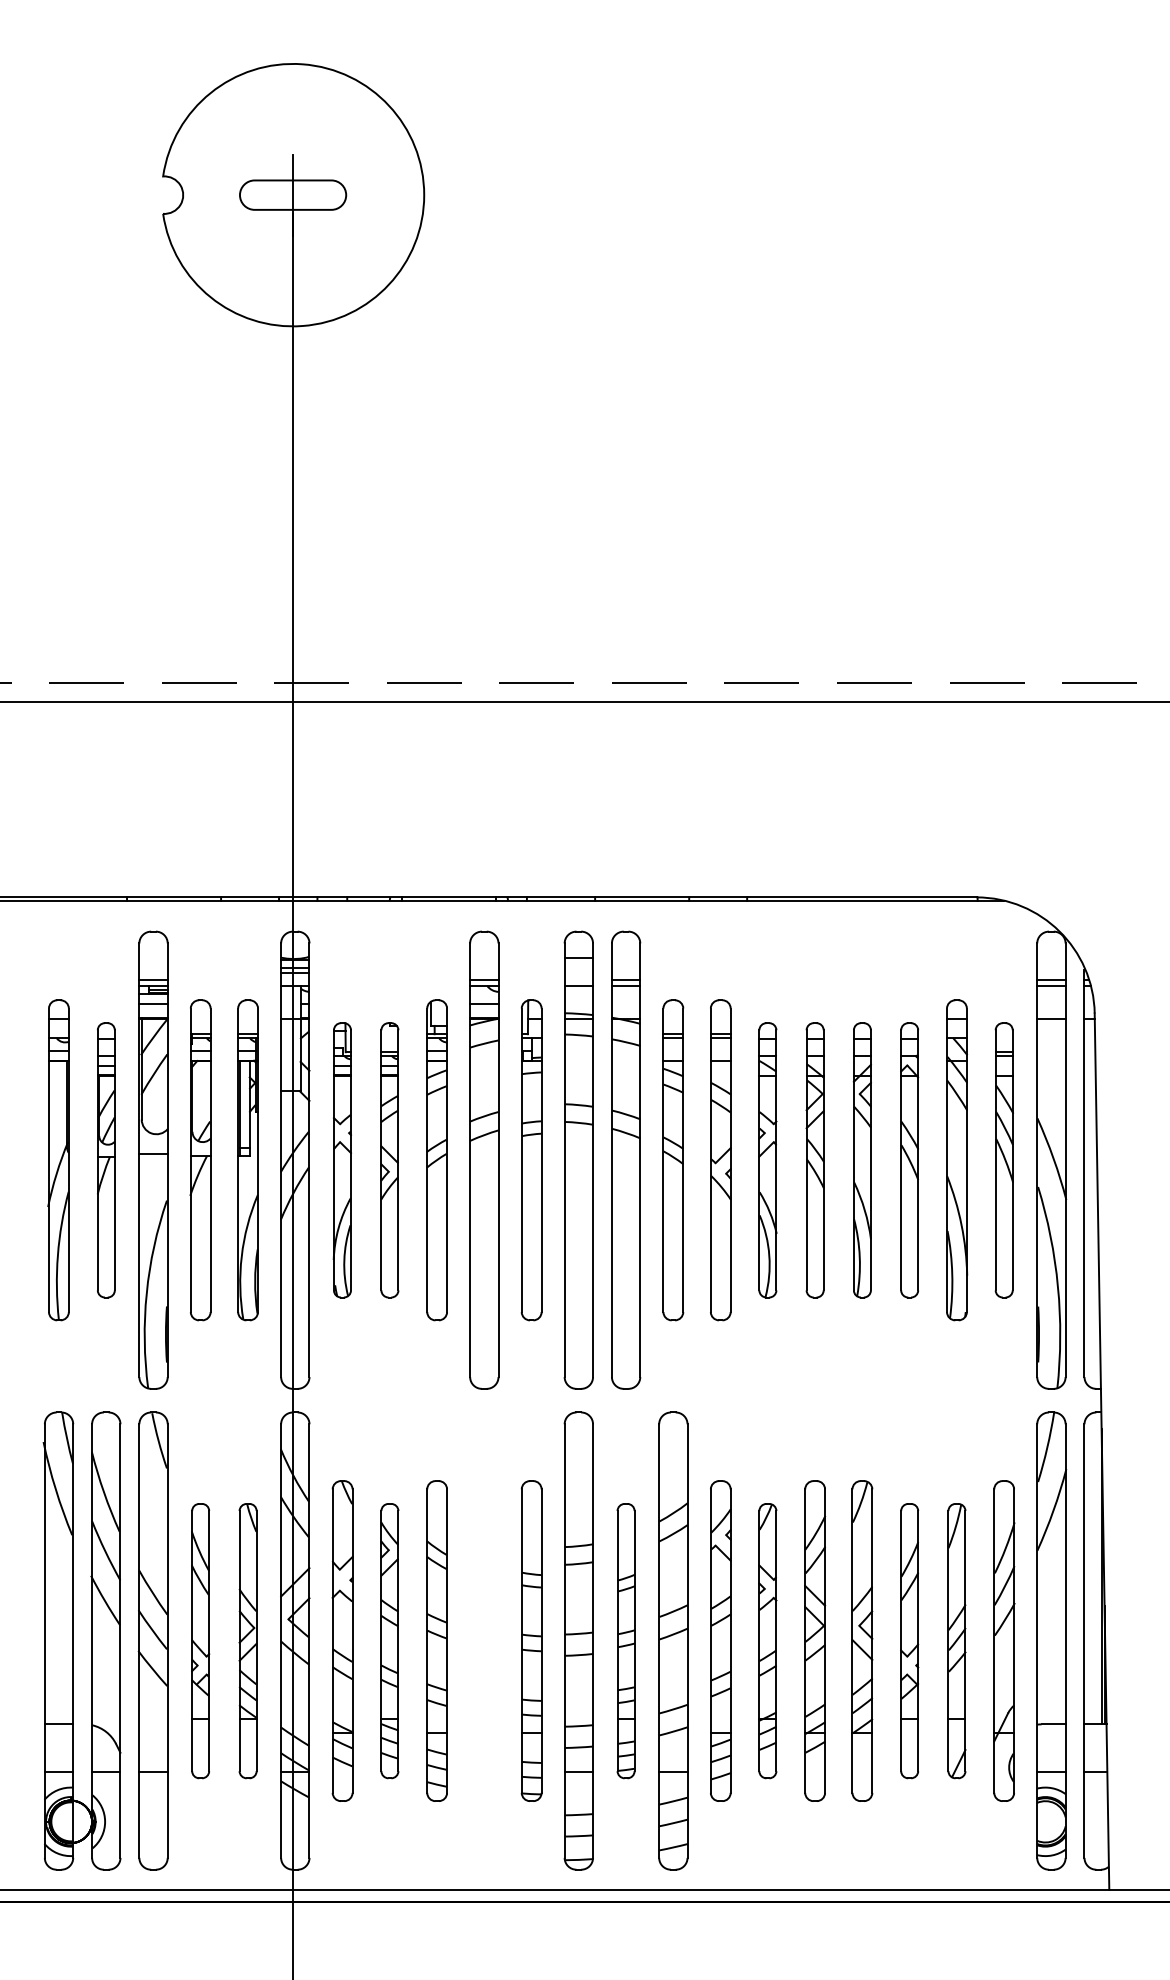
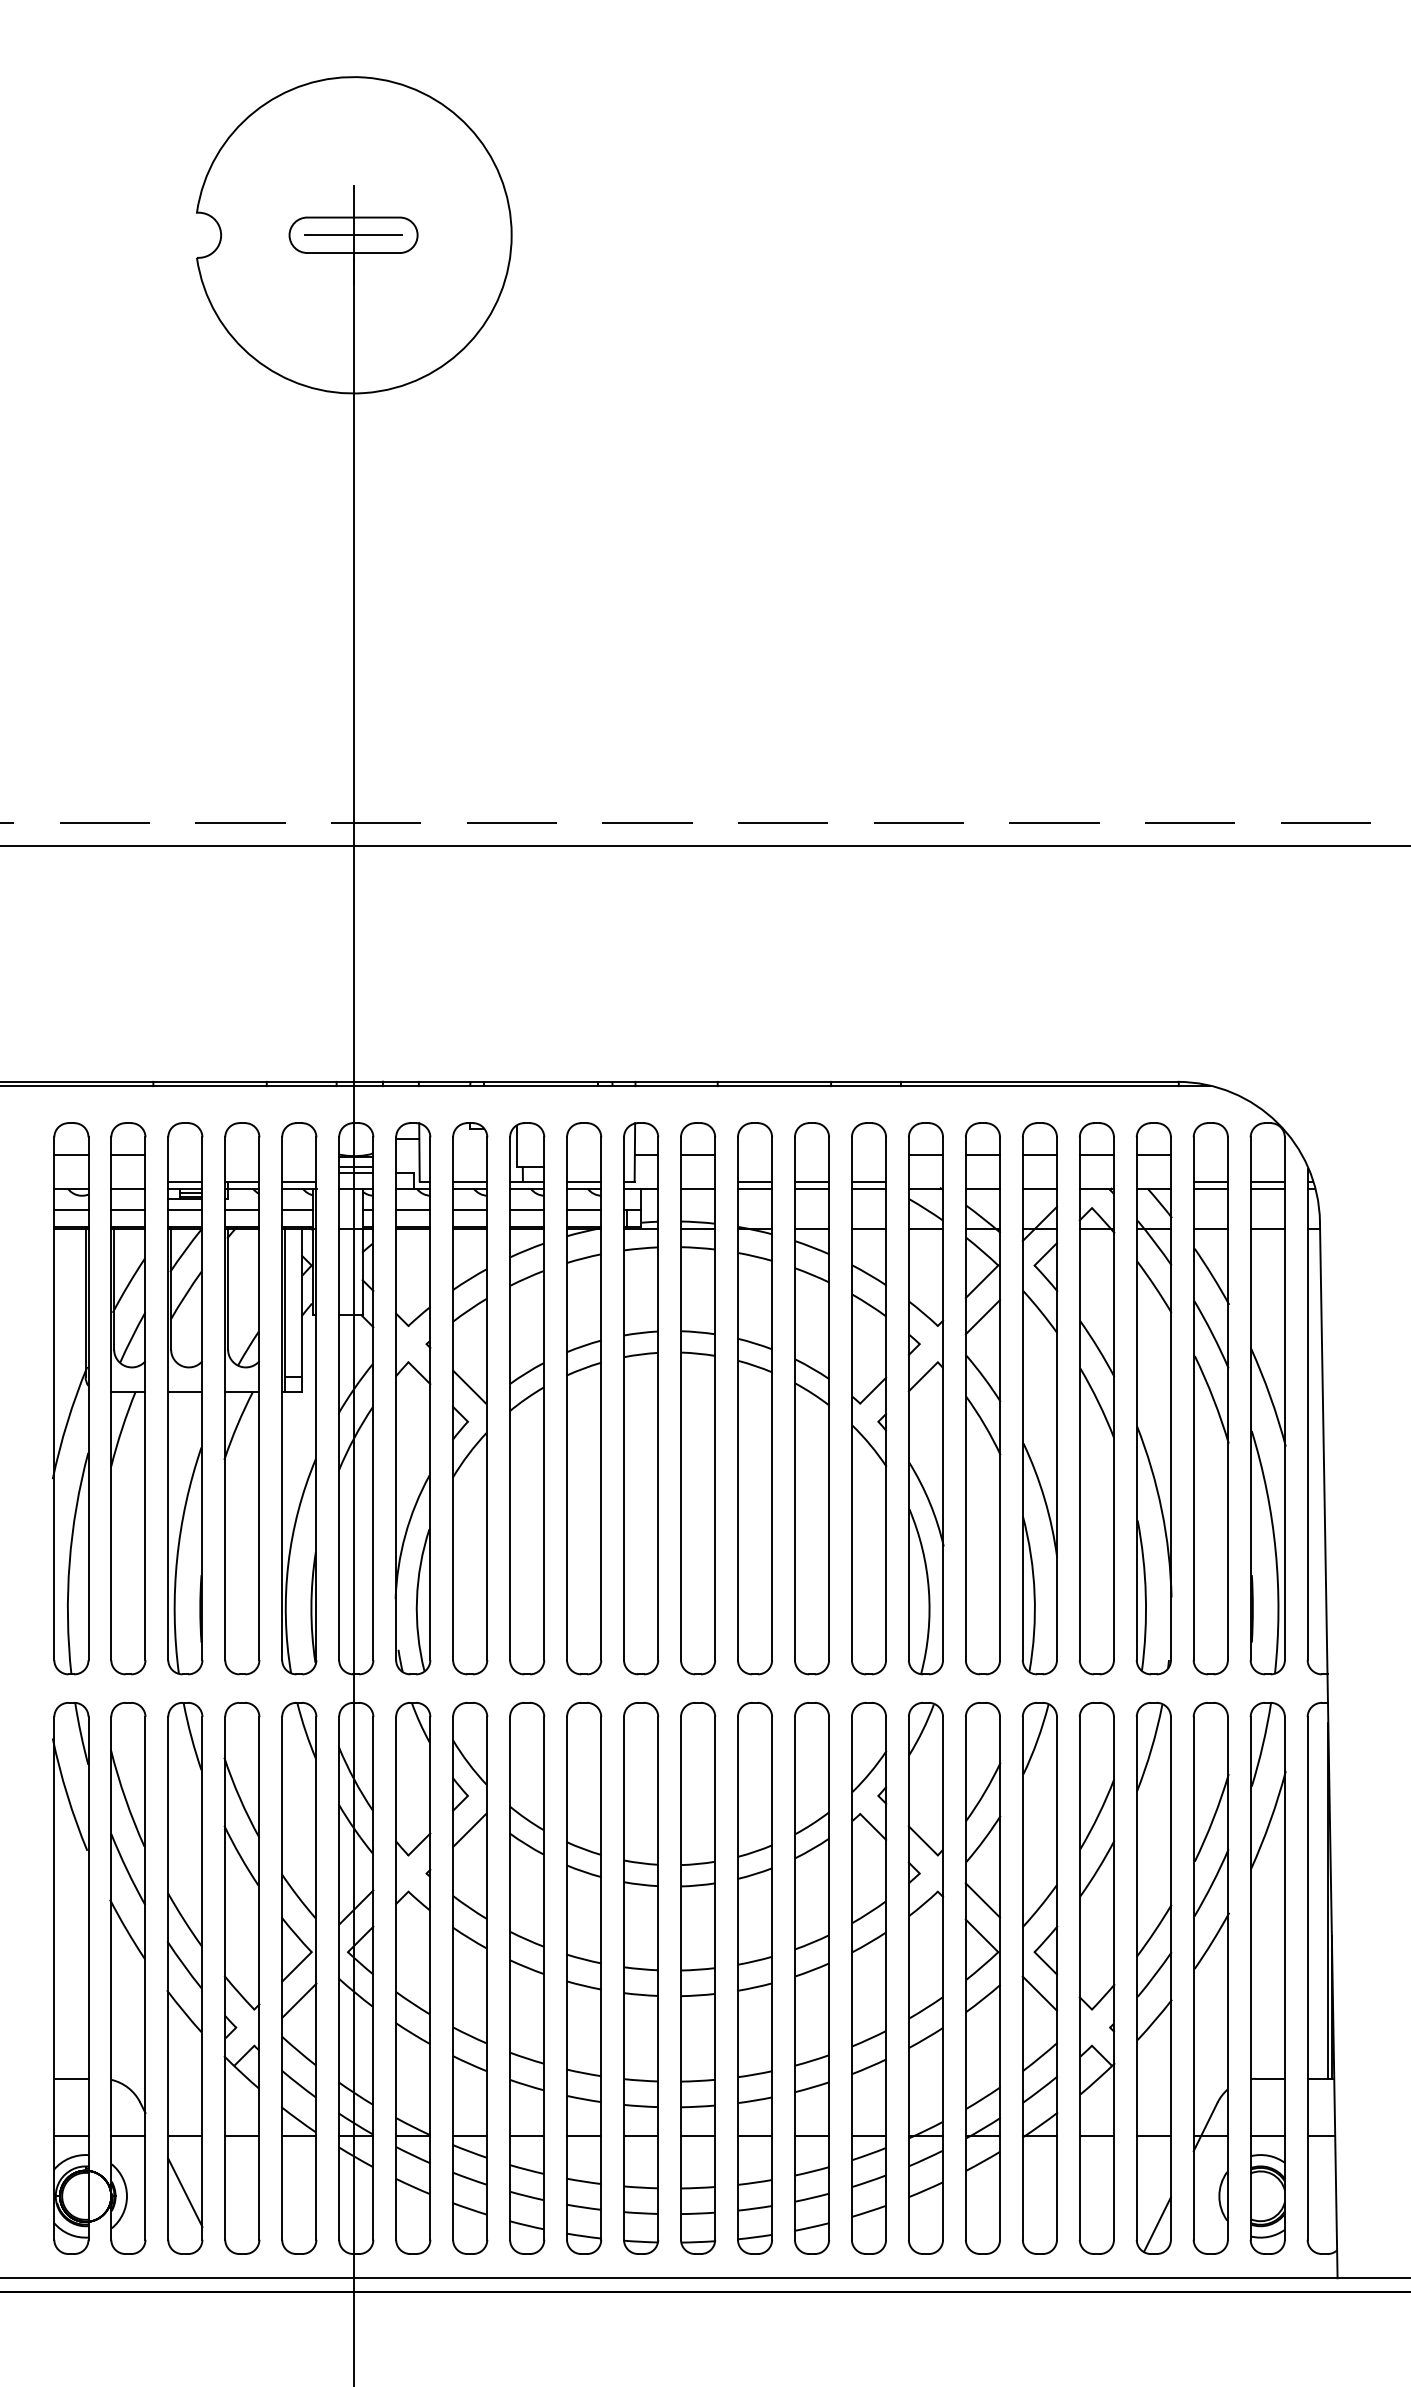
line: (293, 195) -> (353, 235), added
part: (58, 1160) -> (70, 1398), size x1.43
part: (106, 1160) -> (128, 1398), size x1.67
part: (200, 1160) -> (241, 1398), size x1.43
part: (248, 1160) -> (299, 1398), size x1.43
part: (341, 1160) -> (412, 1398), size x1.67
part: (390, 1160) -> (470, 1398), size x1.67
part: (437, 1160) -> (527, 1398), size x1.43
part: (531, 1160) -> (641, 1398), size x1.43
part: (672, 1160) -> (811, 1398), size x1.43
part: (721, 1160) -> (869, 1398), size x1.43
part: (767, 1160) -> (925, 1398), size x1.67
part: (814, 1160) -> (982, 1398), size x1.67
part: (862, 1160) -> (1039, 1398), size x1.67
part: (909, 1160) -> (1096, 1398), size x1.67
part: (956, 1160) -> (1153, 1398), size x1.43
part: (1003, 1160) -> (1210, 1398), size x1.67
part: (200, 1641) -> (241, 1978), size x1.67
part: (248, 1641) -> (299, 1978), size x1.67
part: (342, 1641) -> (413, 1978), size x1.43
part: (390, 1641) -> (470, 1978), size x1.67
part: (437, 1641) -> (527, 1978), size x1.43
part: (484, 1641) -> (584, 1978), added
part: (531, 1641) -> (641, 1978), size x1.43
part: (625, 1641) -> (754, 1978), size x1.67
part: (721, 1641) -> (869, 1978), size x1.43
part: (767, 1641) -> (925, 1978), size x1.67
part: (814, 1641) -> (982, 1978), size x1.43
part: (862, 1641) -> (1039, 1978), size x1.43
part: (909, 1641) -> (1096, 1978), size x1.67
part: (956, 1641) -> (1153, 1978), size x1.67
part: (1003, 1641) -> (1210, 1978), size x1.43
line: (153, 1818) -> (185, 2192), added

